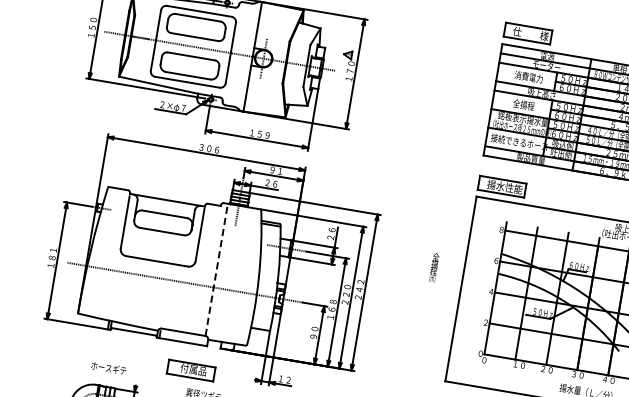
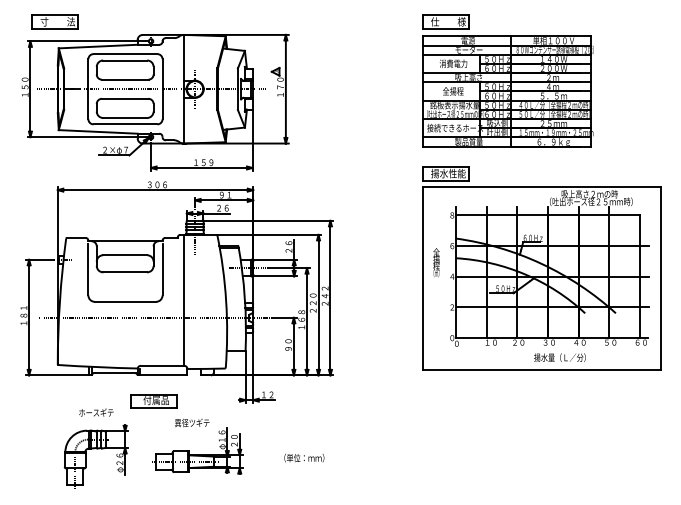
text: (434, 267) -> (436, 262), moved
line: (217, 269) -> (184, 299), dashed -> solid
part: (190, 370) -> (153, 401), moved

